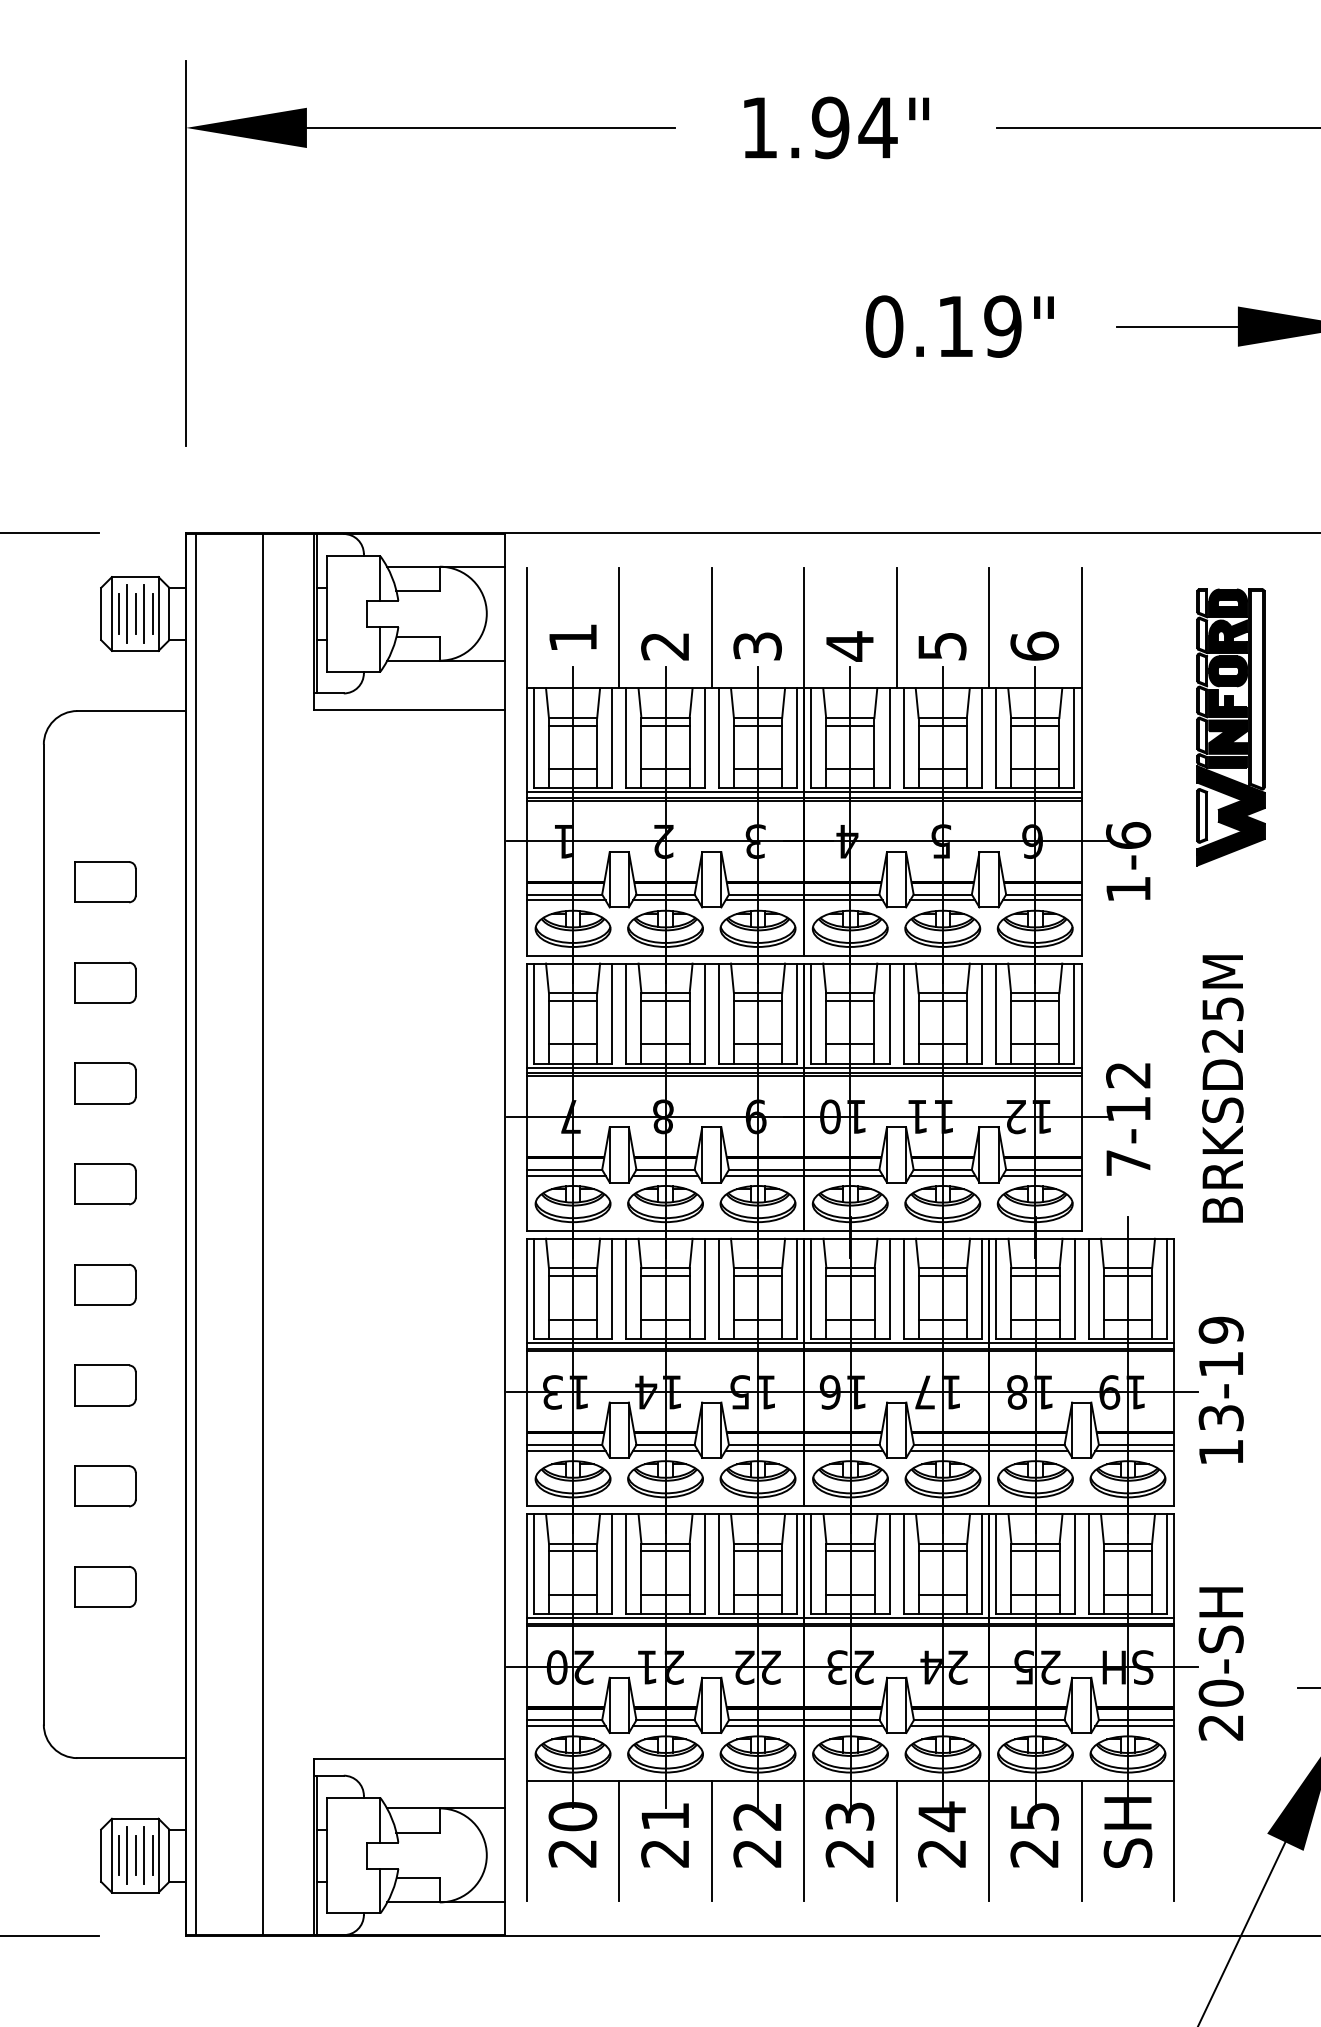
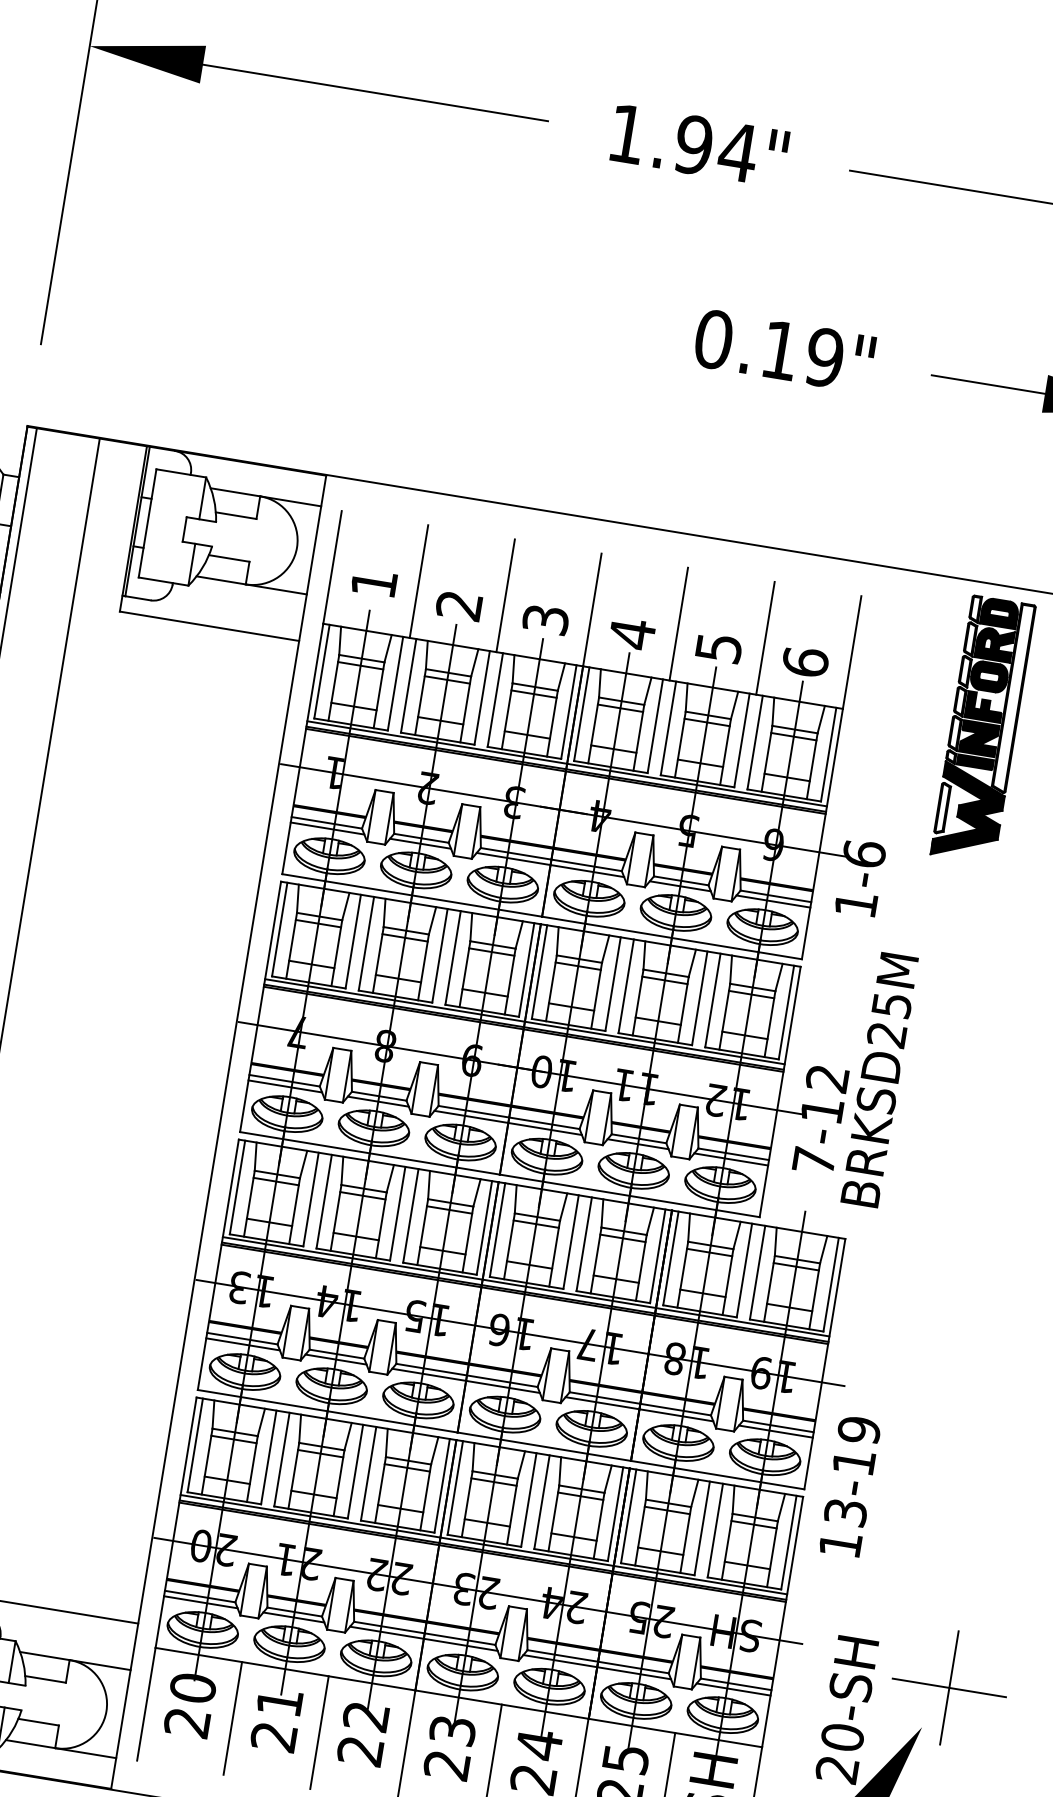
part: (1230, 727) -> (982, 729), moved
text: (1222, 1088) -> (879, 1079), moved
text: (1220, 1389) -> (849, 1485), moved
text: (1220, 1663) -> (846, 1709), moved

